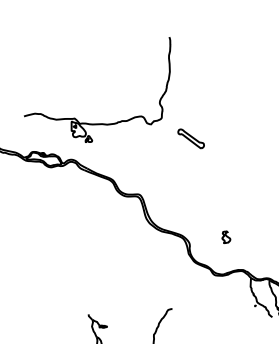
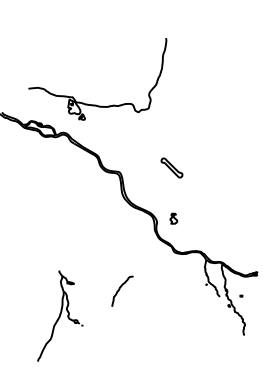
part: (190, 138) -> (171, 167), moved
part: (225, 236) -> (173, 218), moved

